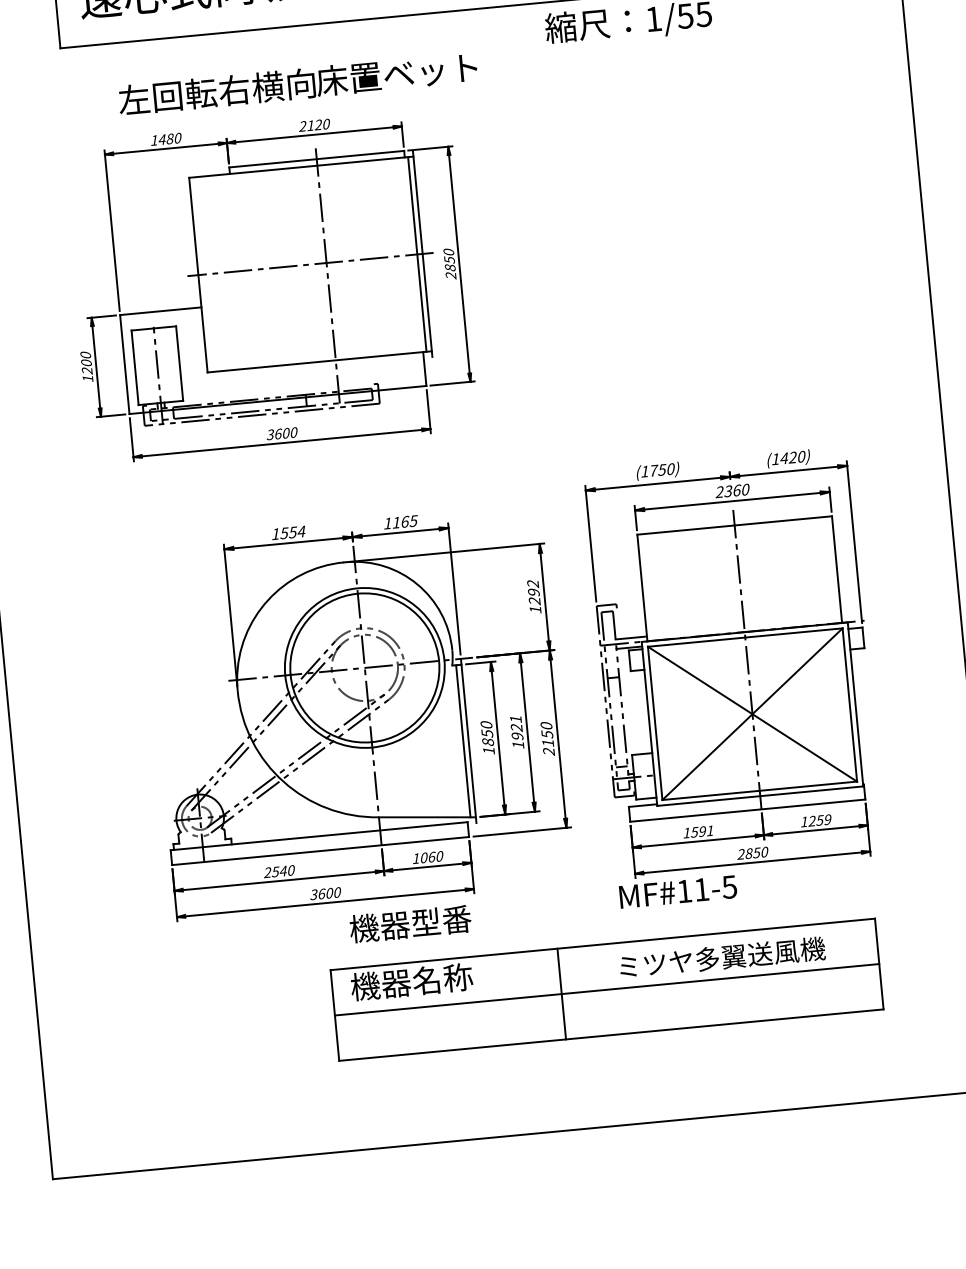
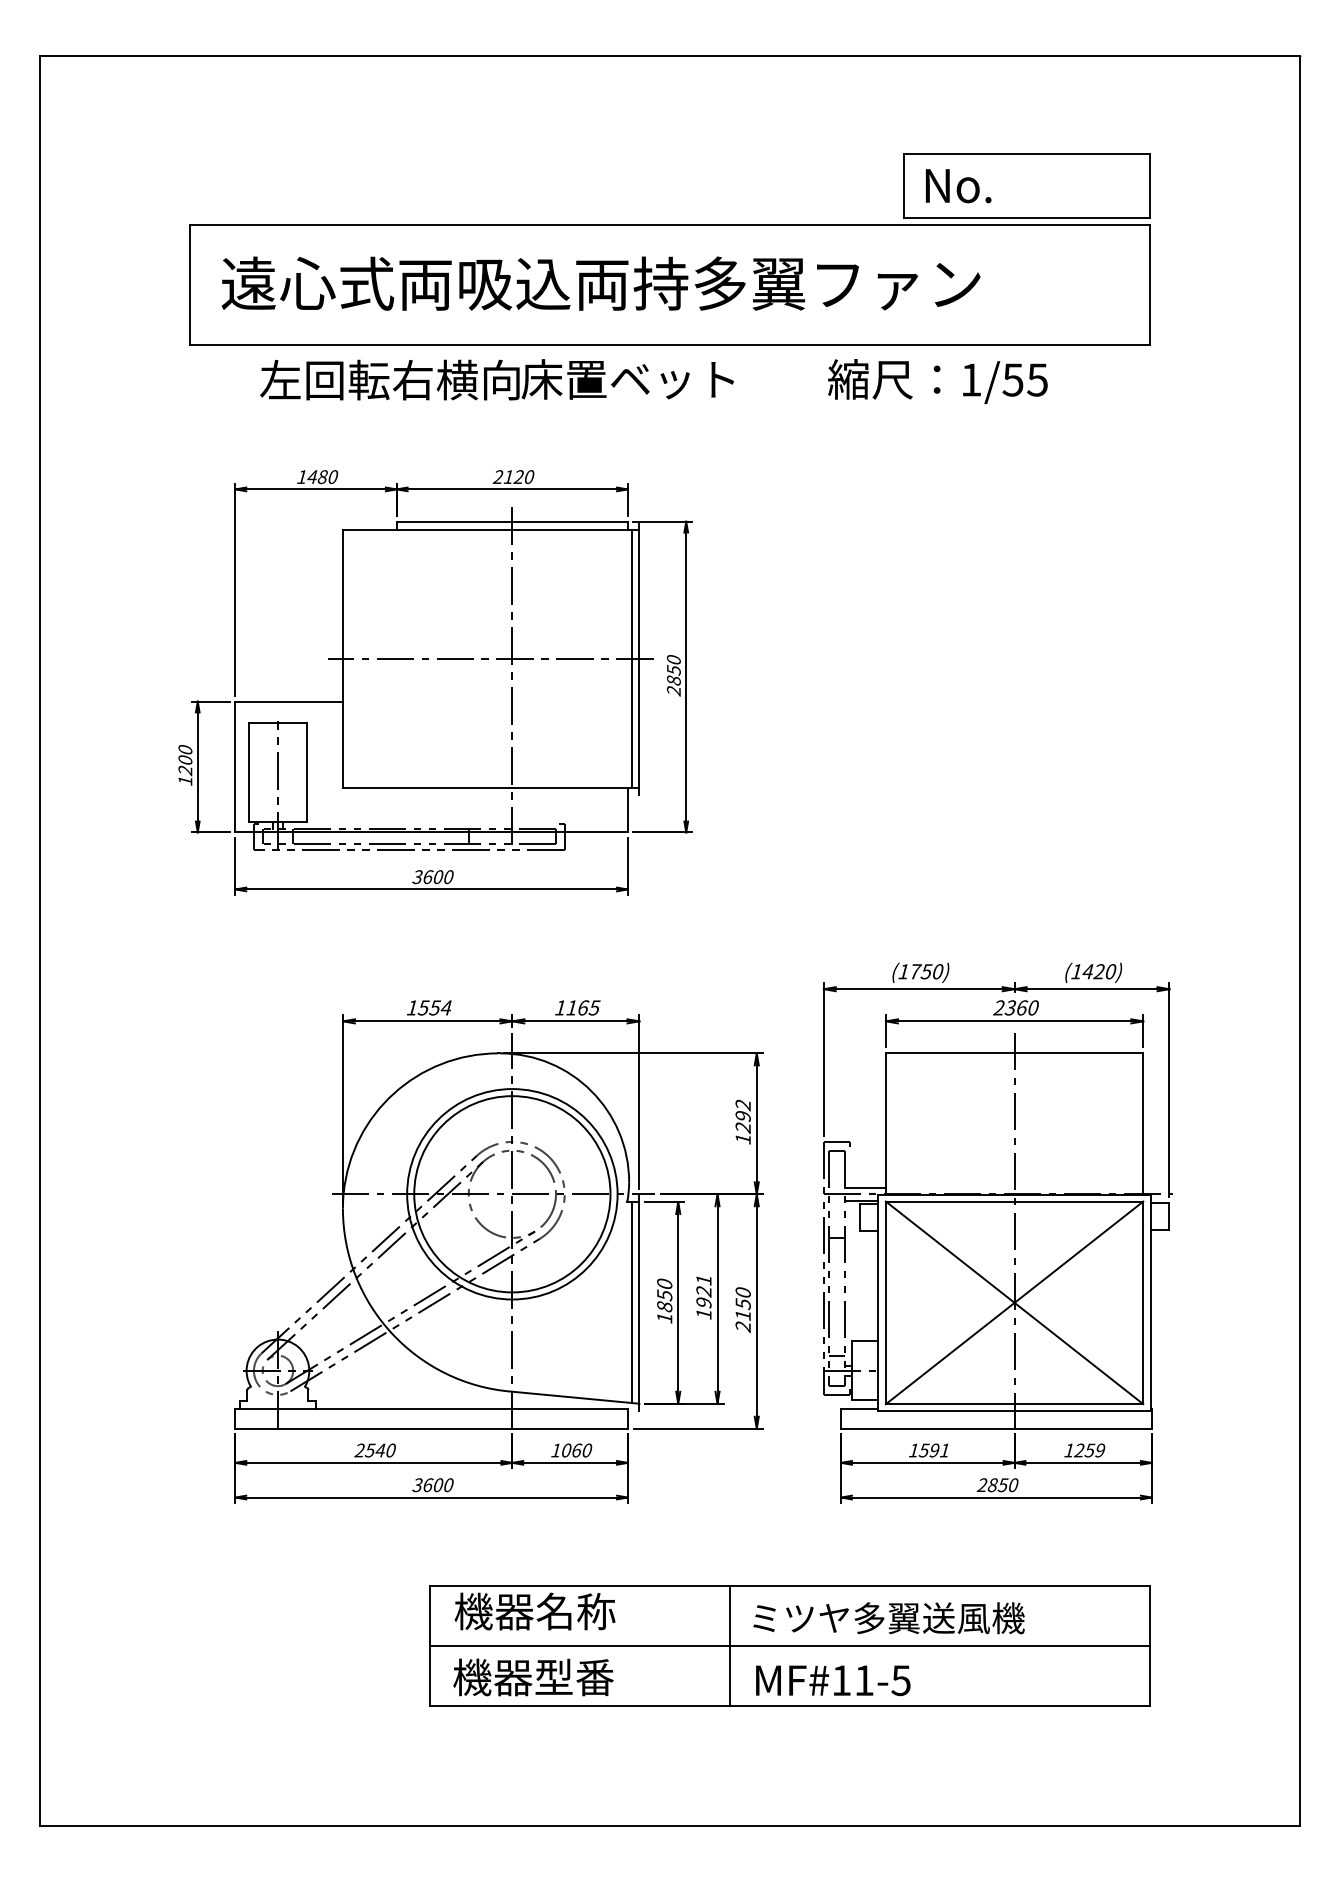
text: (297, 83) -> (496, 379), moved
text: (678, 891) -> (833, 1680), moved
text: (410, 924) -> (533, 1677), moved
text: (722, 957) -> (888, 1618), moved

